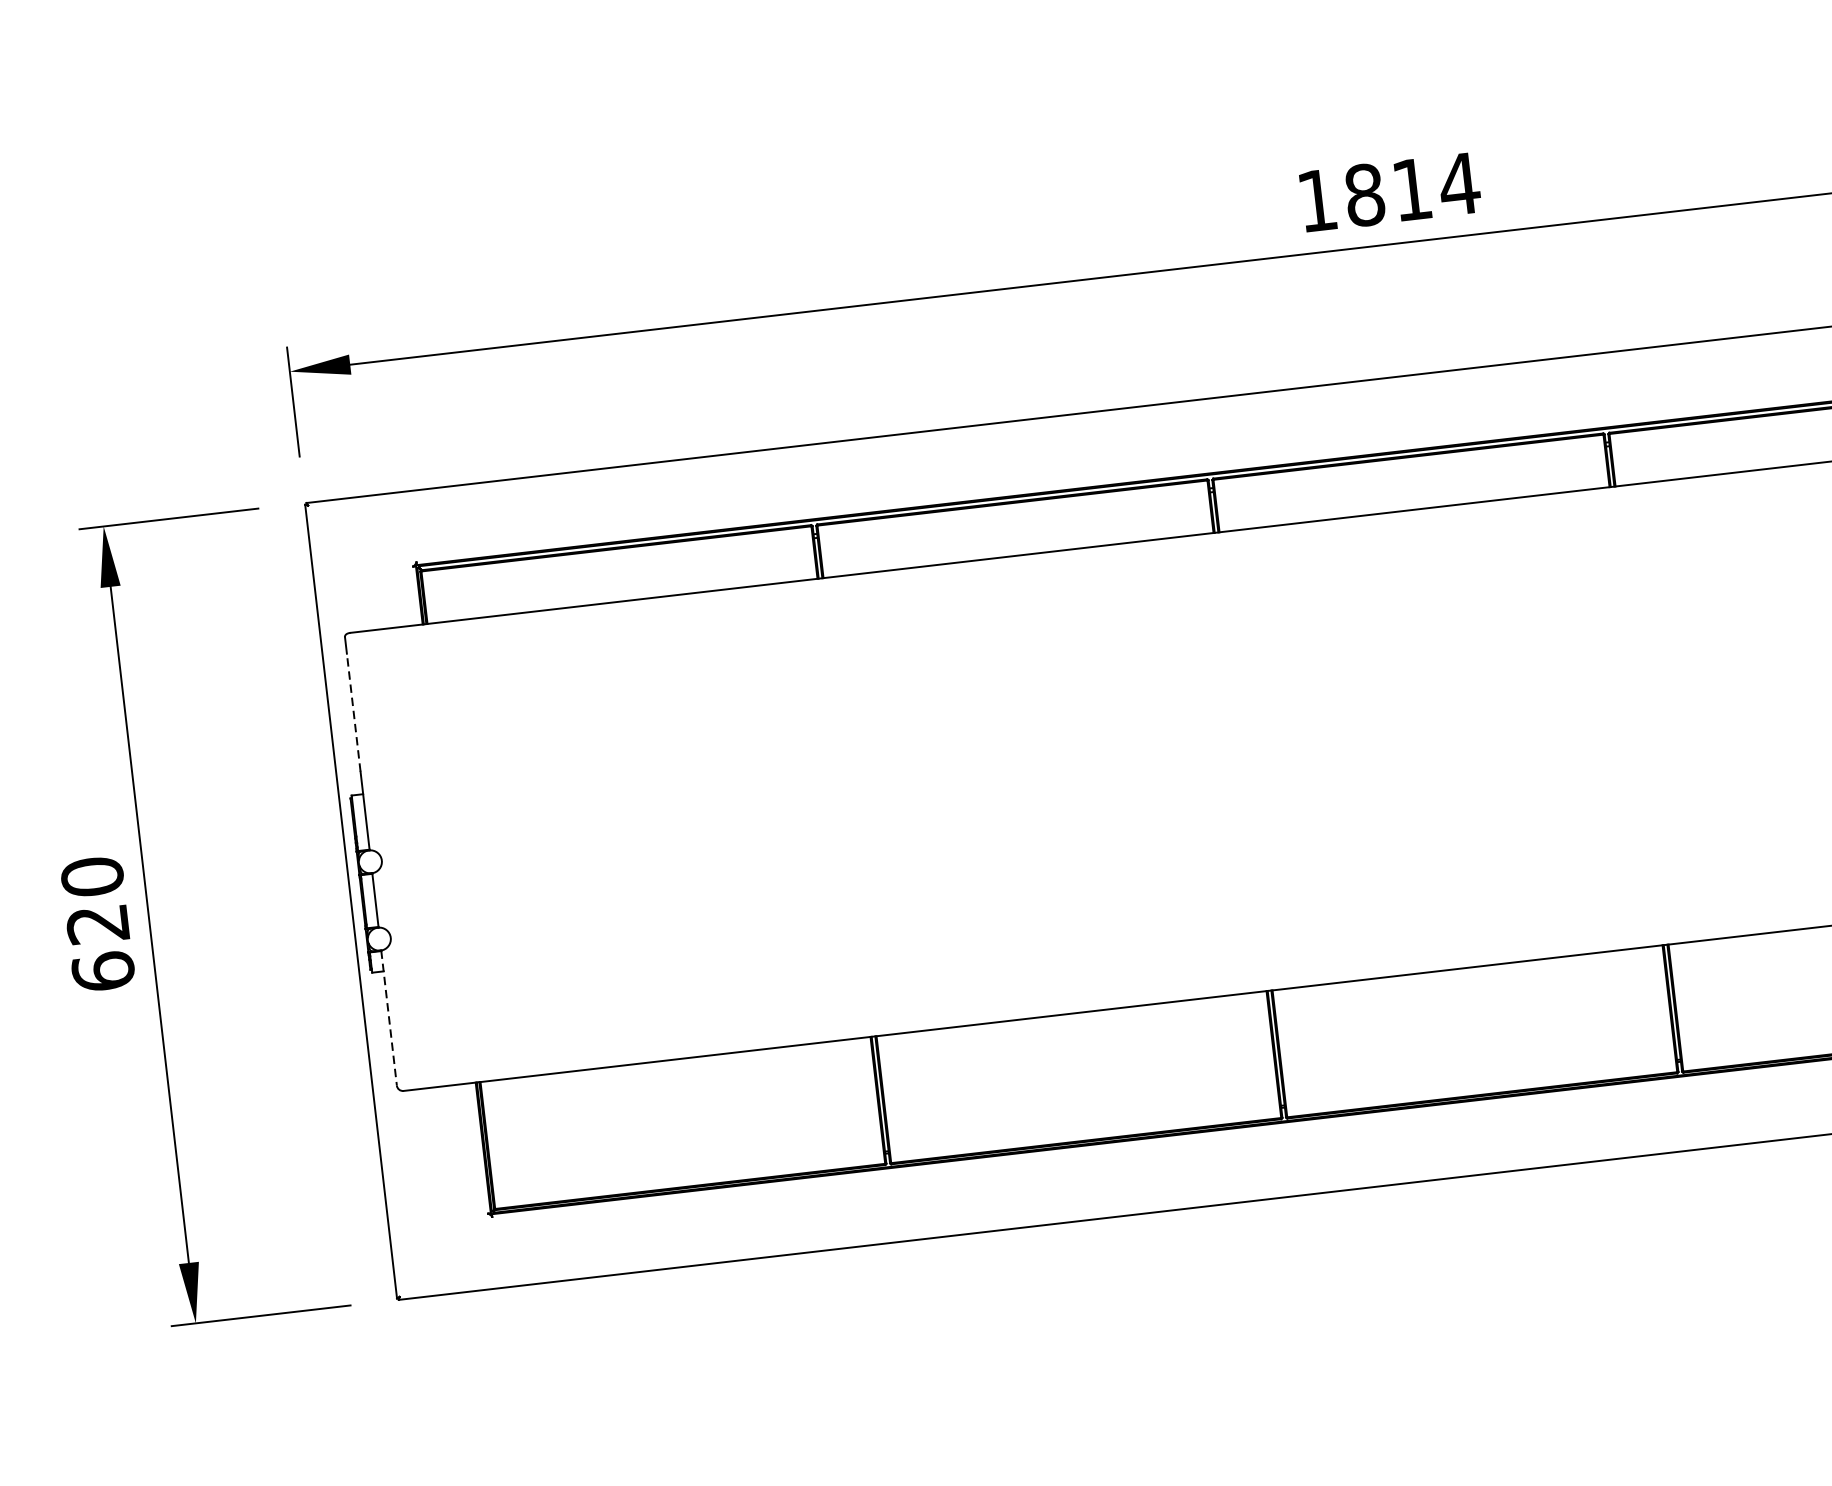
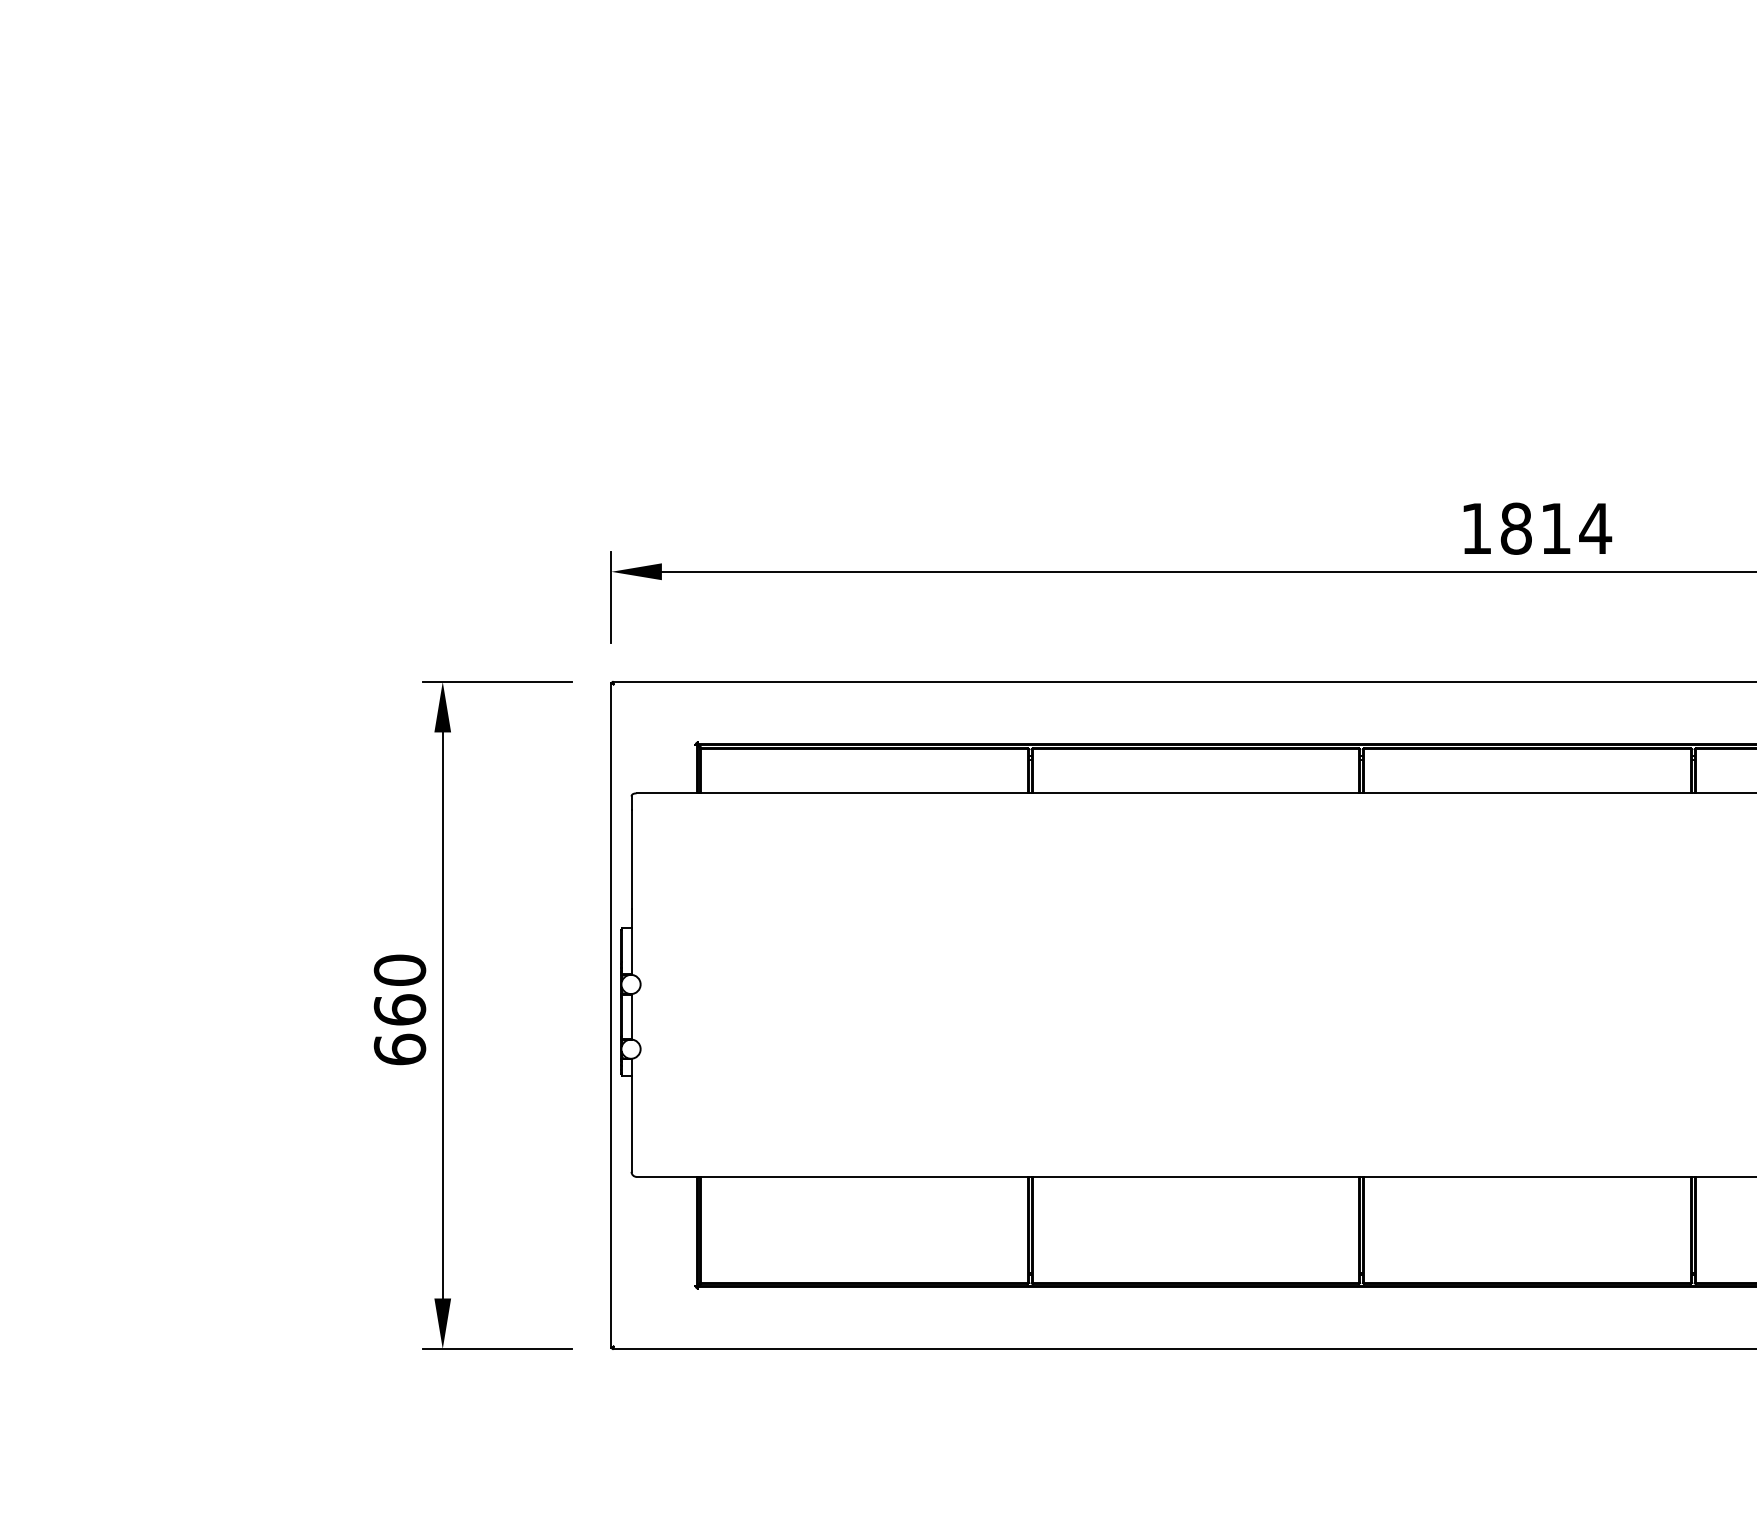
line: (353, 712) -> (631, 859), dashed -> solid
text: (97, 923) -> (399, 1009), 620 -> 660
line: (389, 1018) -> (631, 1115), dashed -> solid

